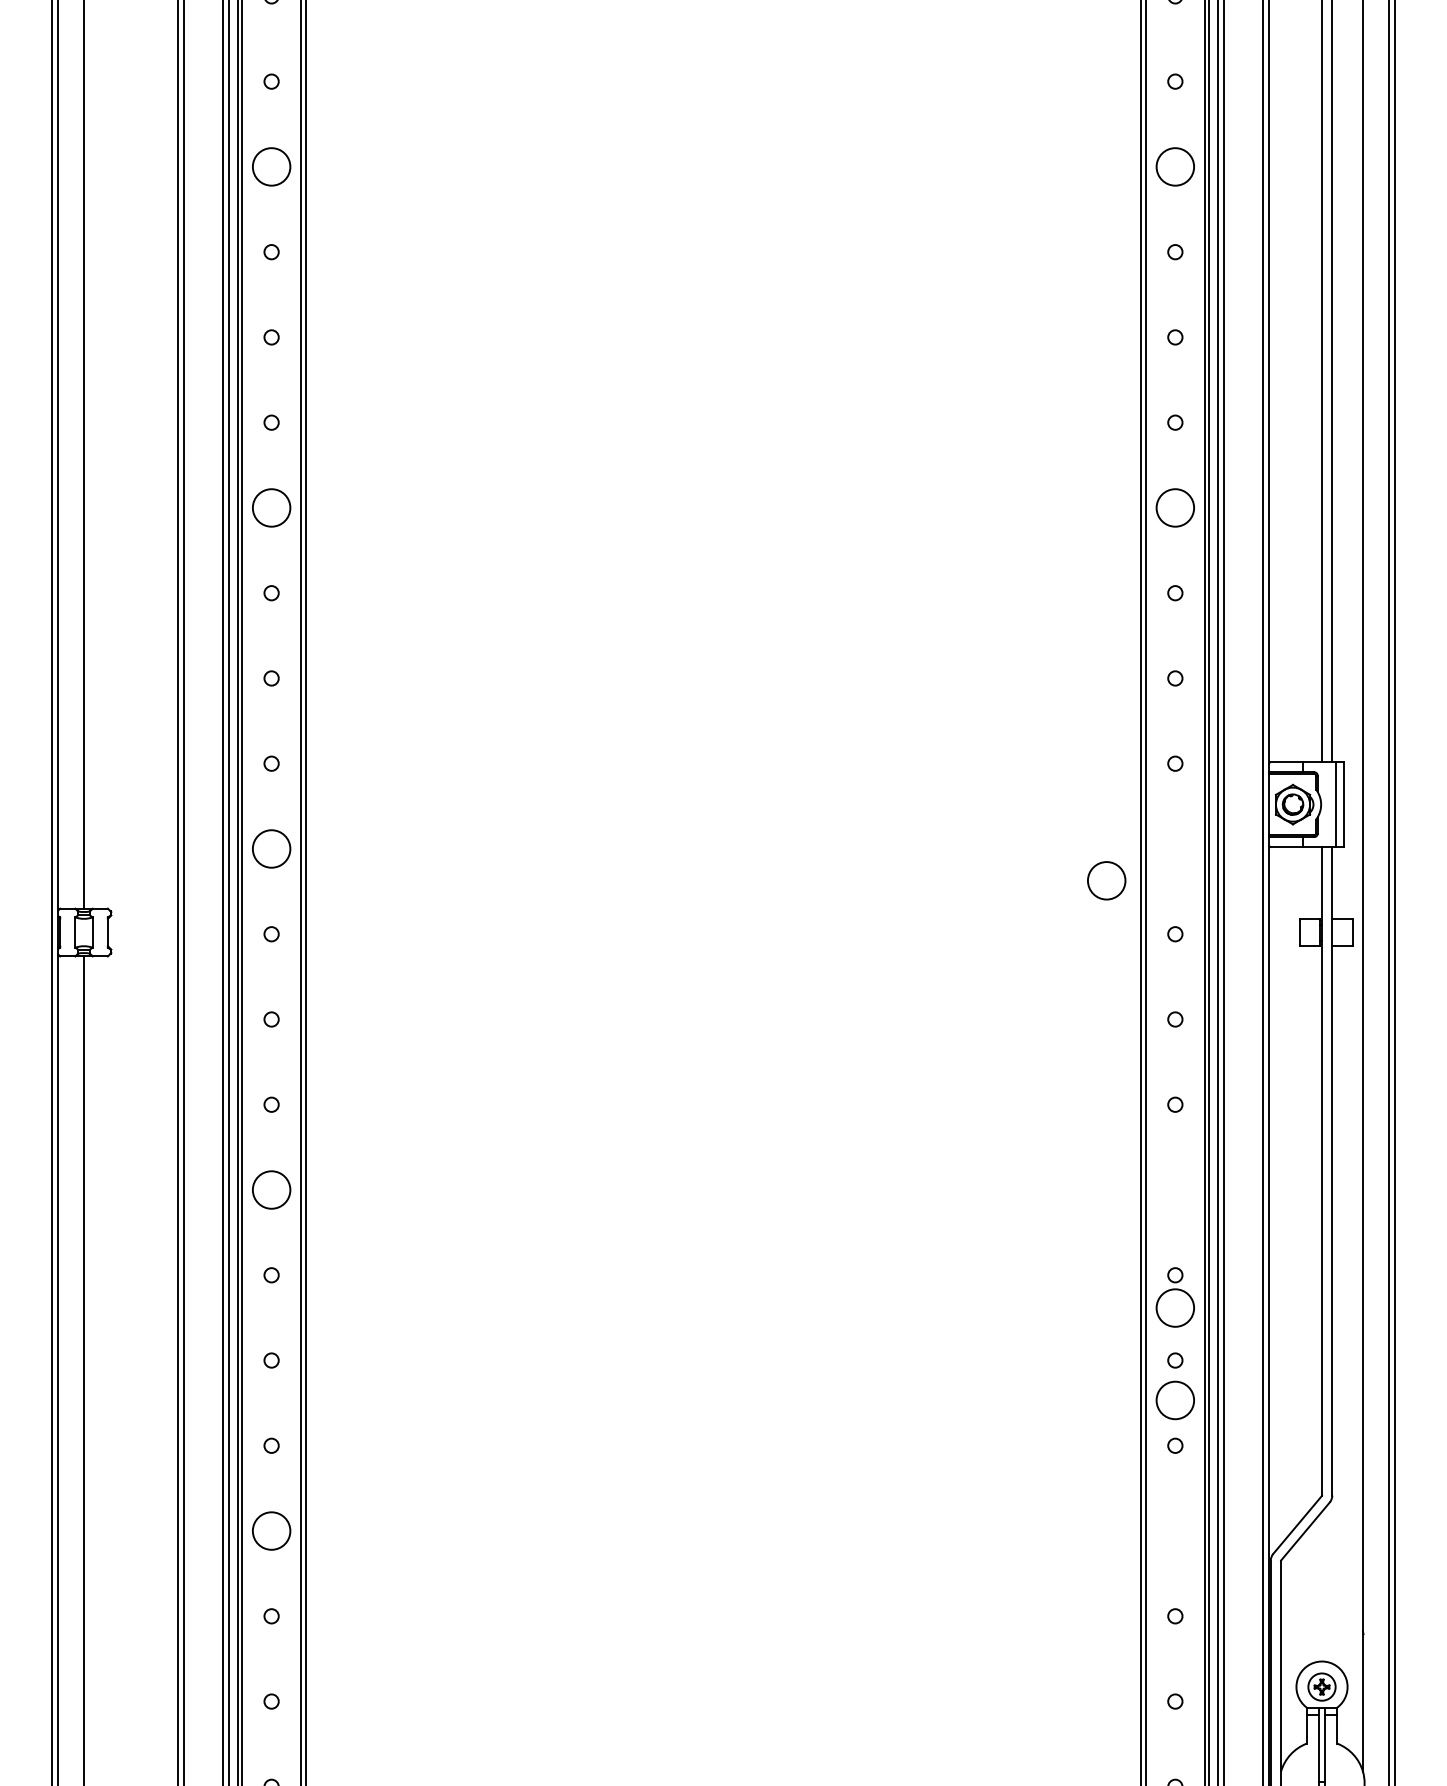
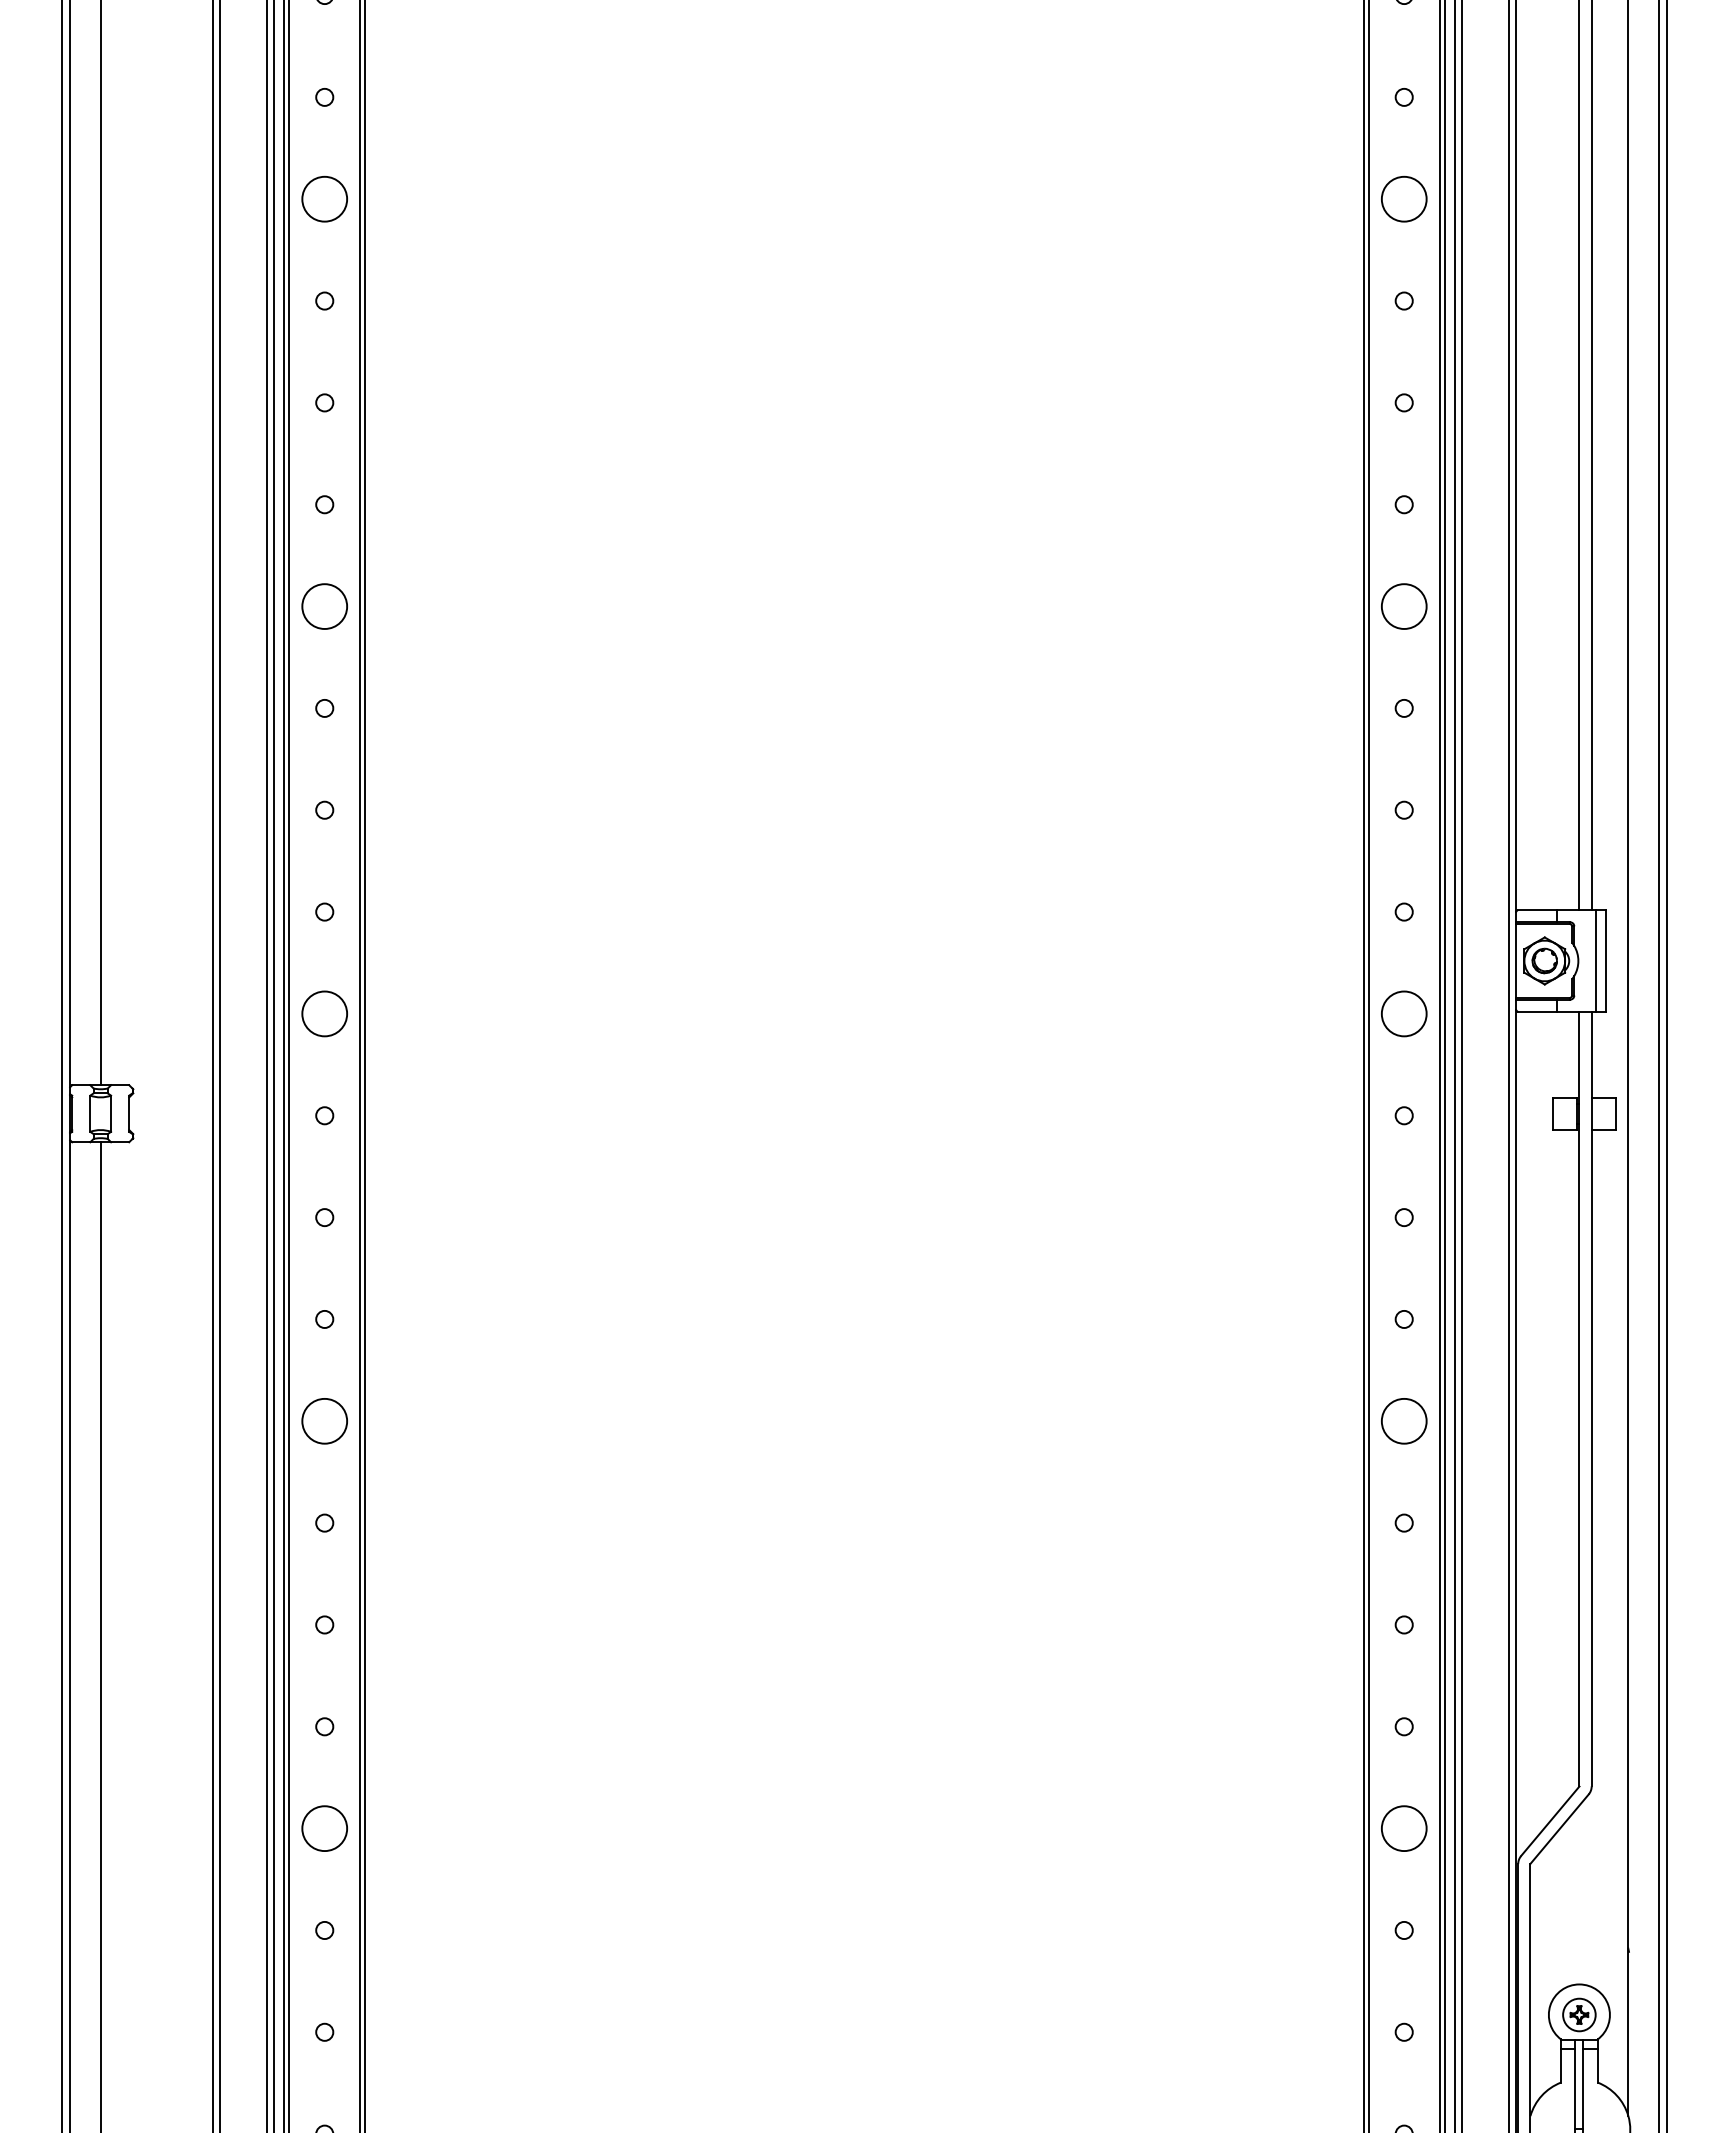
circle: (1106, 880) -> (1404, 1013), moved
circle: (1175, 1308) -> (1404, 1421), moved
circle: (1175, 1400) -> (1404, 1828), moved

